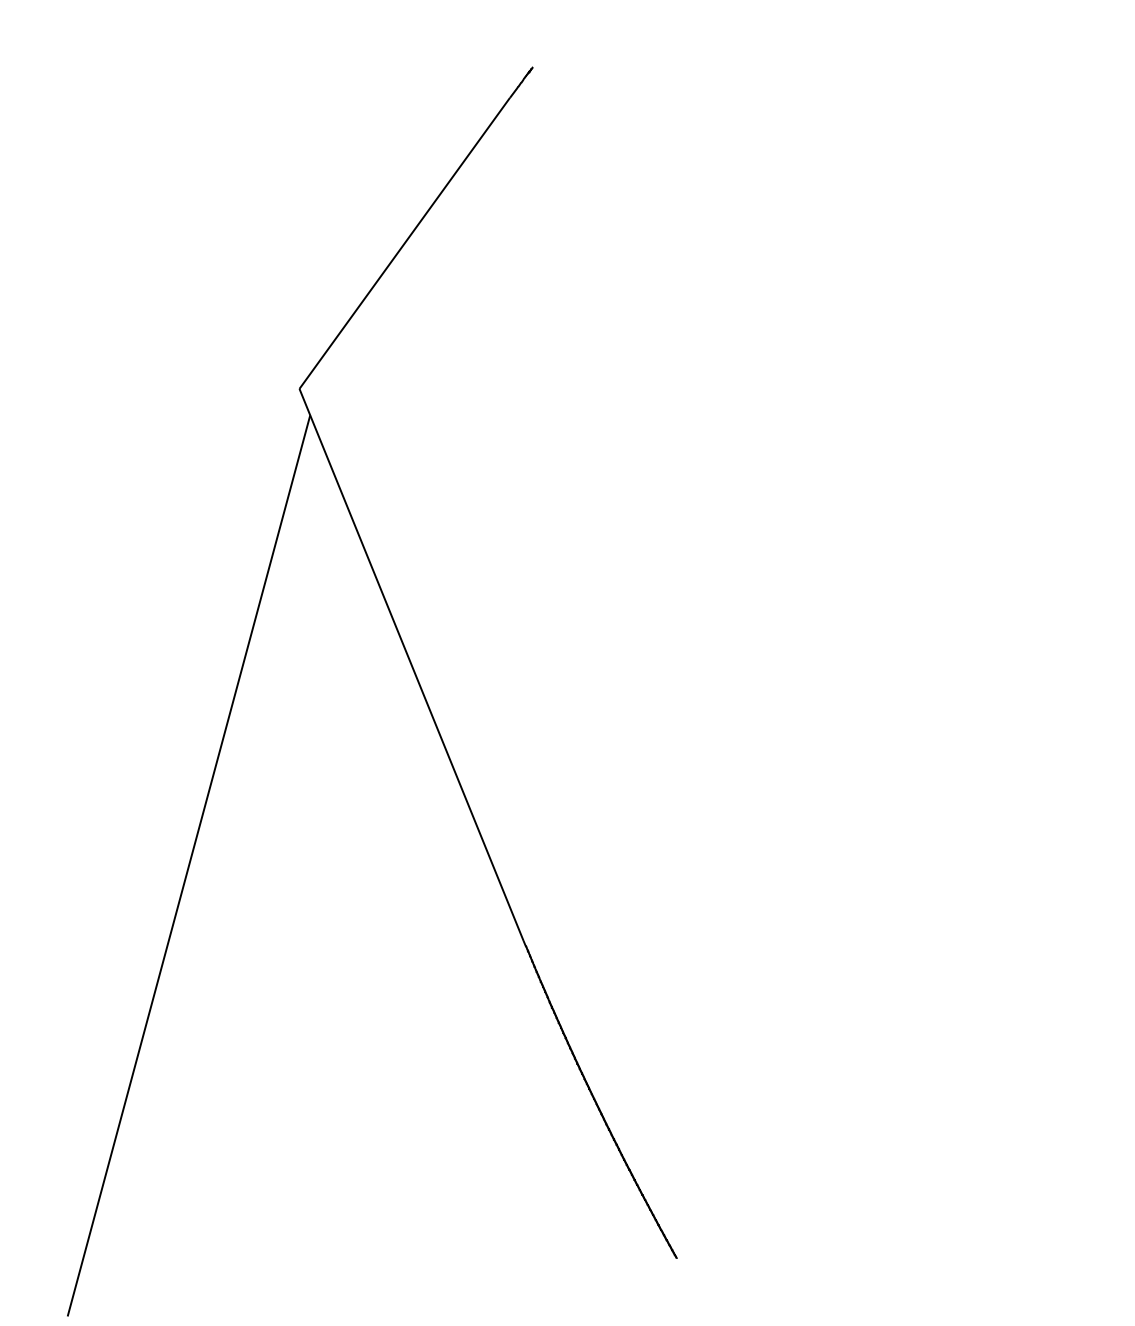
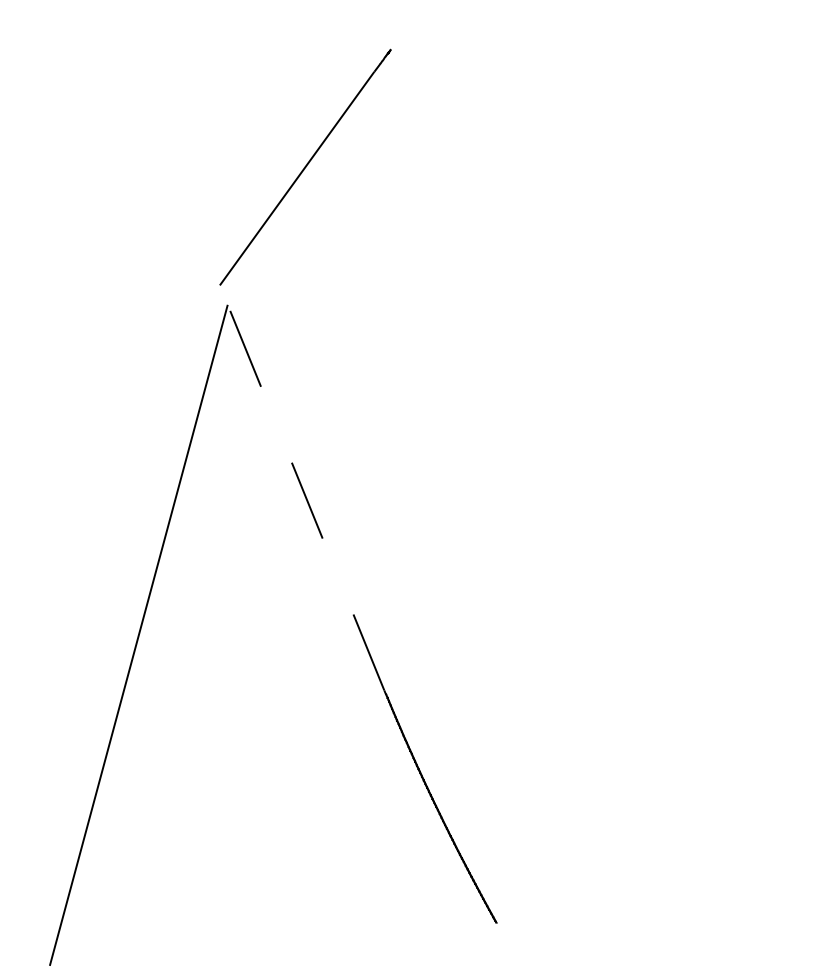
line: (411, 664) -> (302, 487), solid -> dashed

